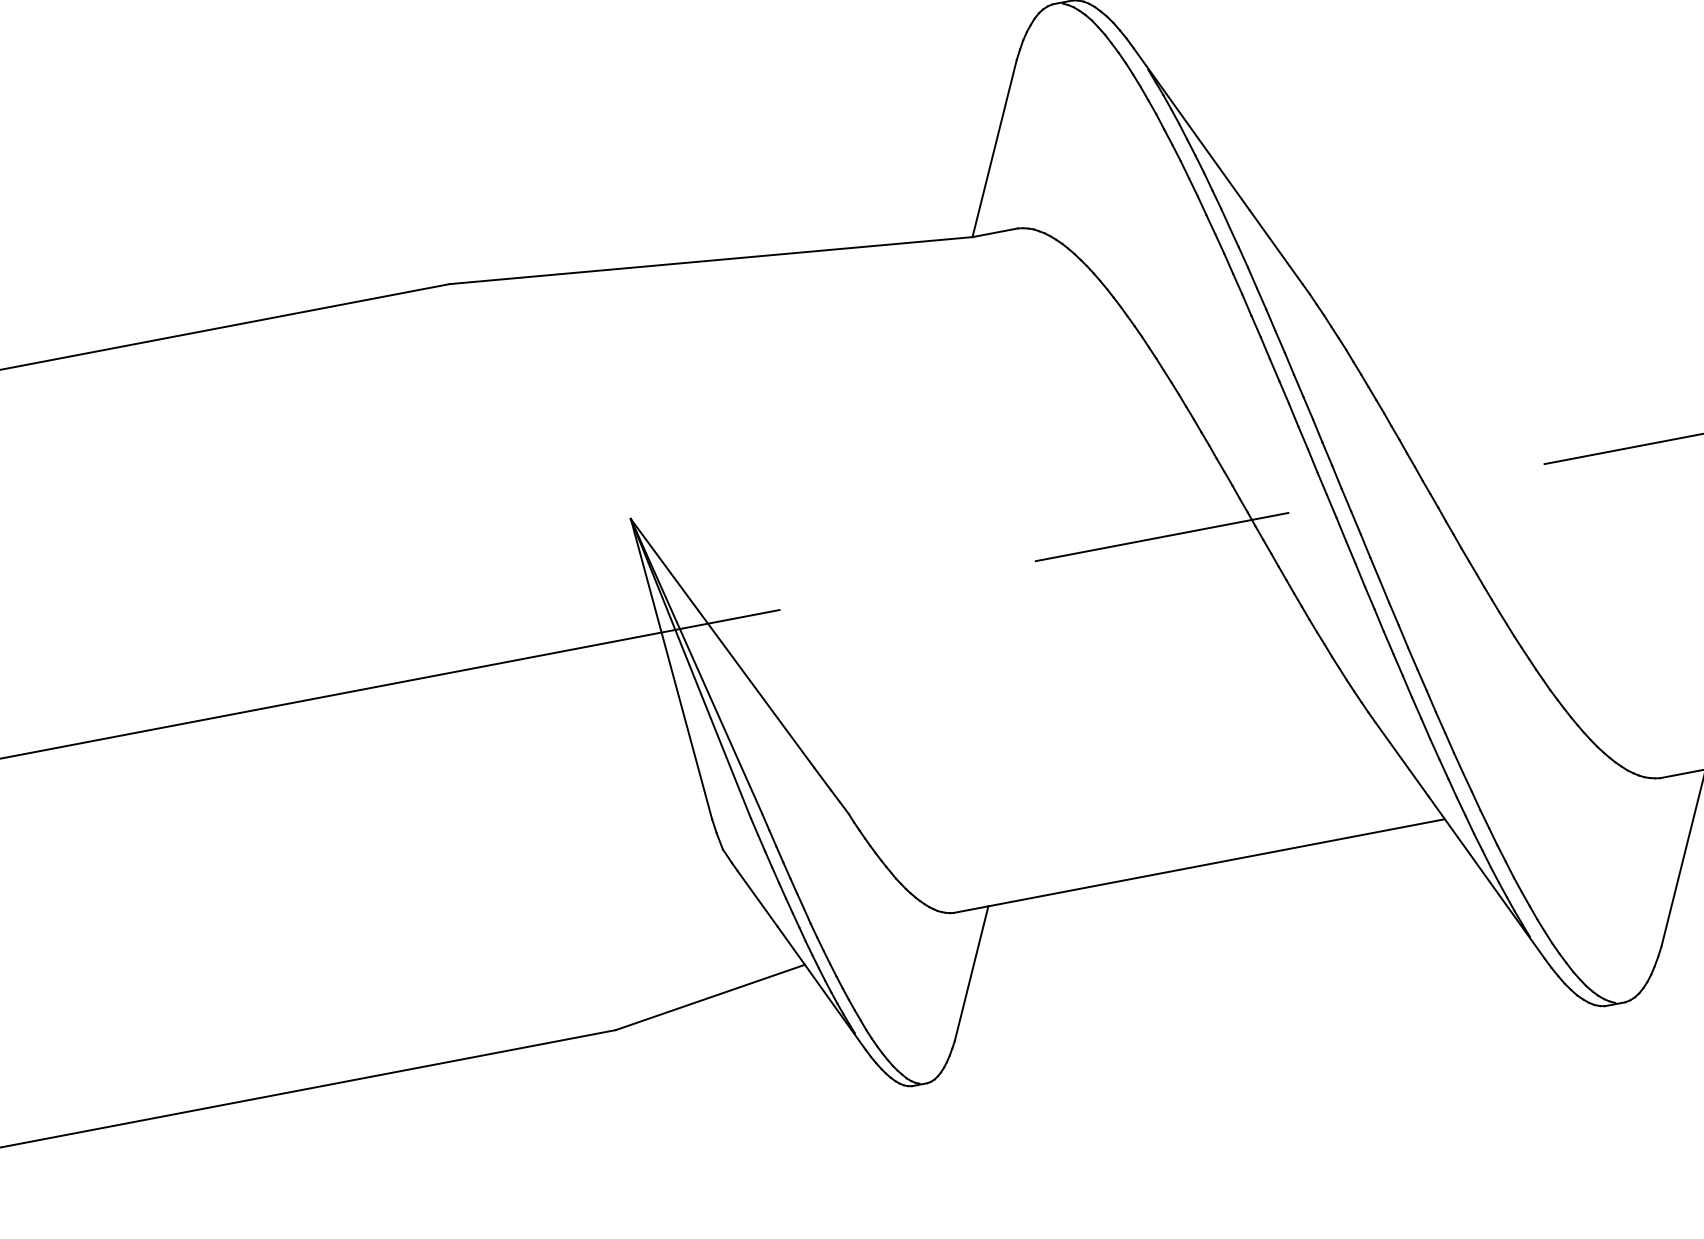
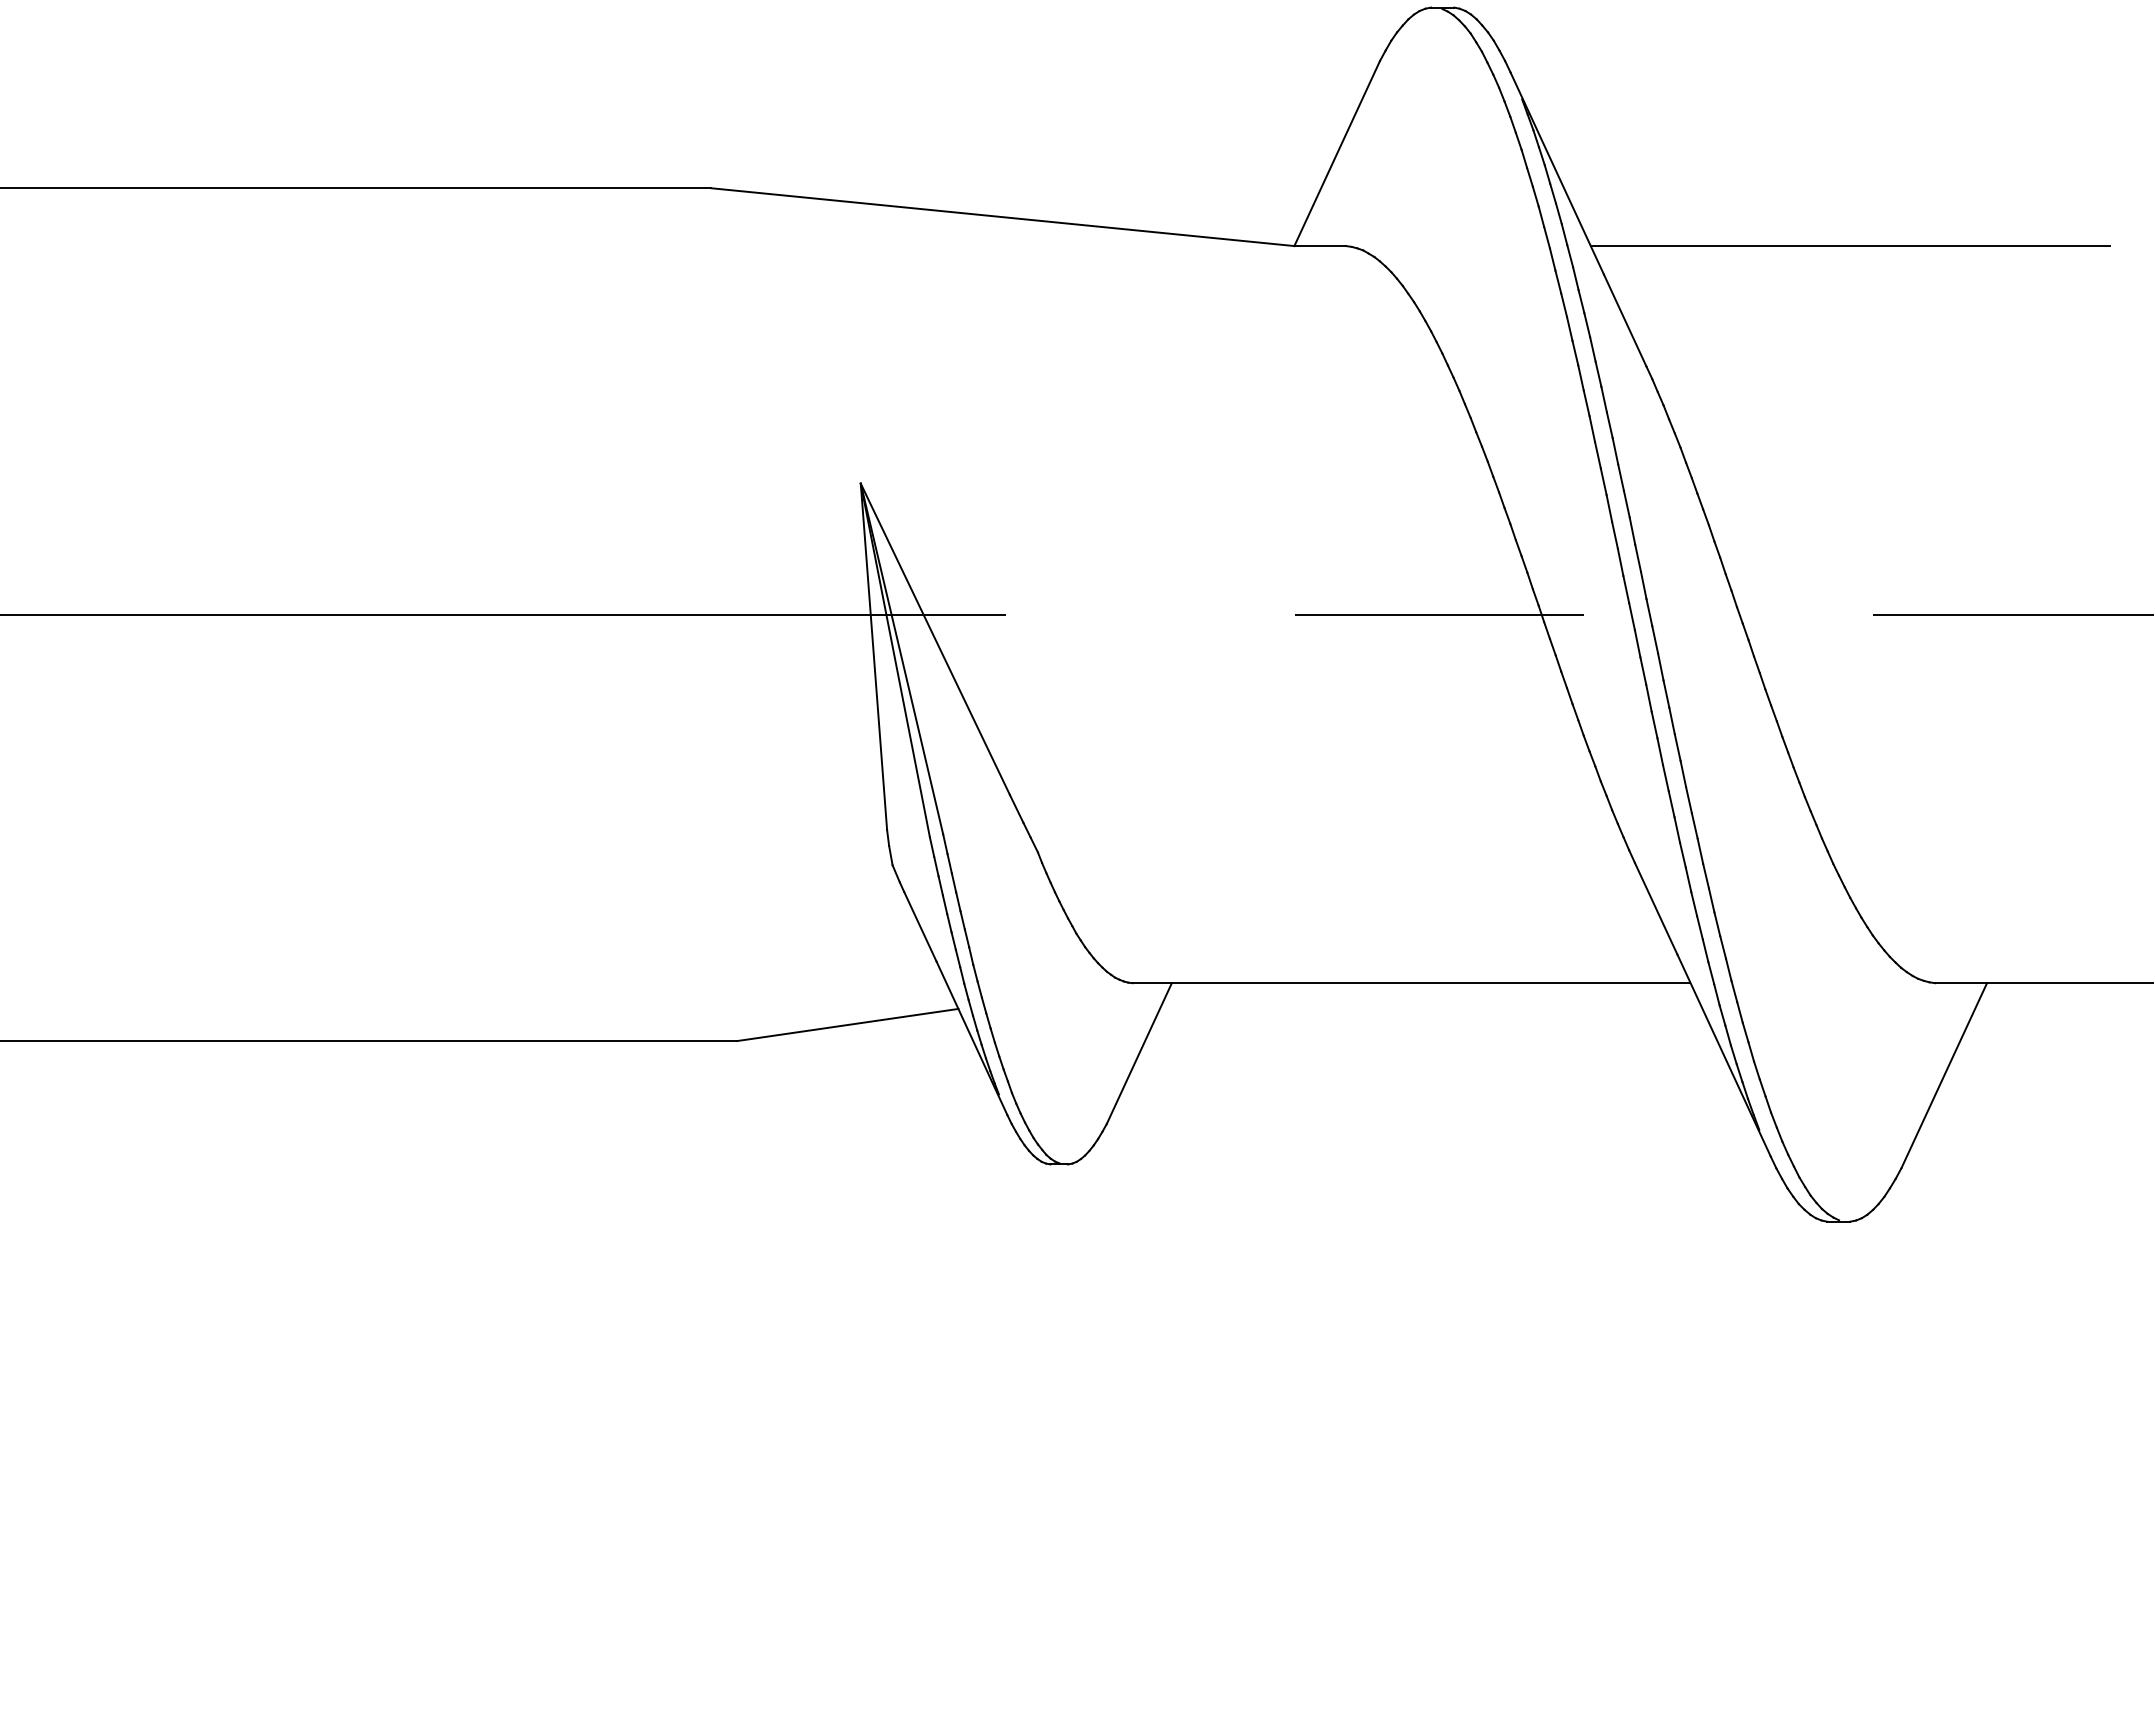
line: (1461, 144) -> (1849, 246), added

